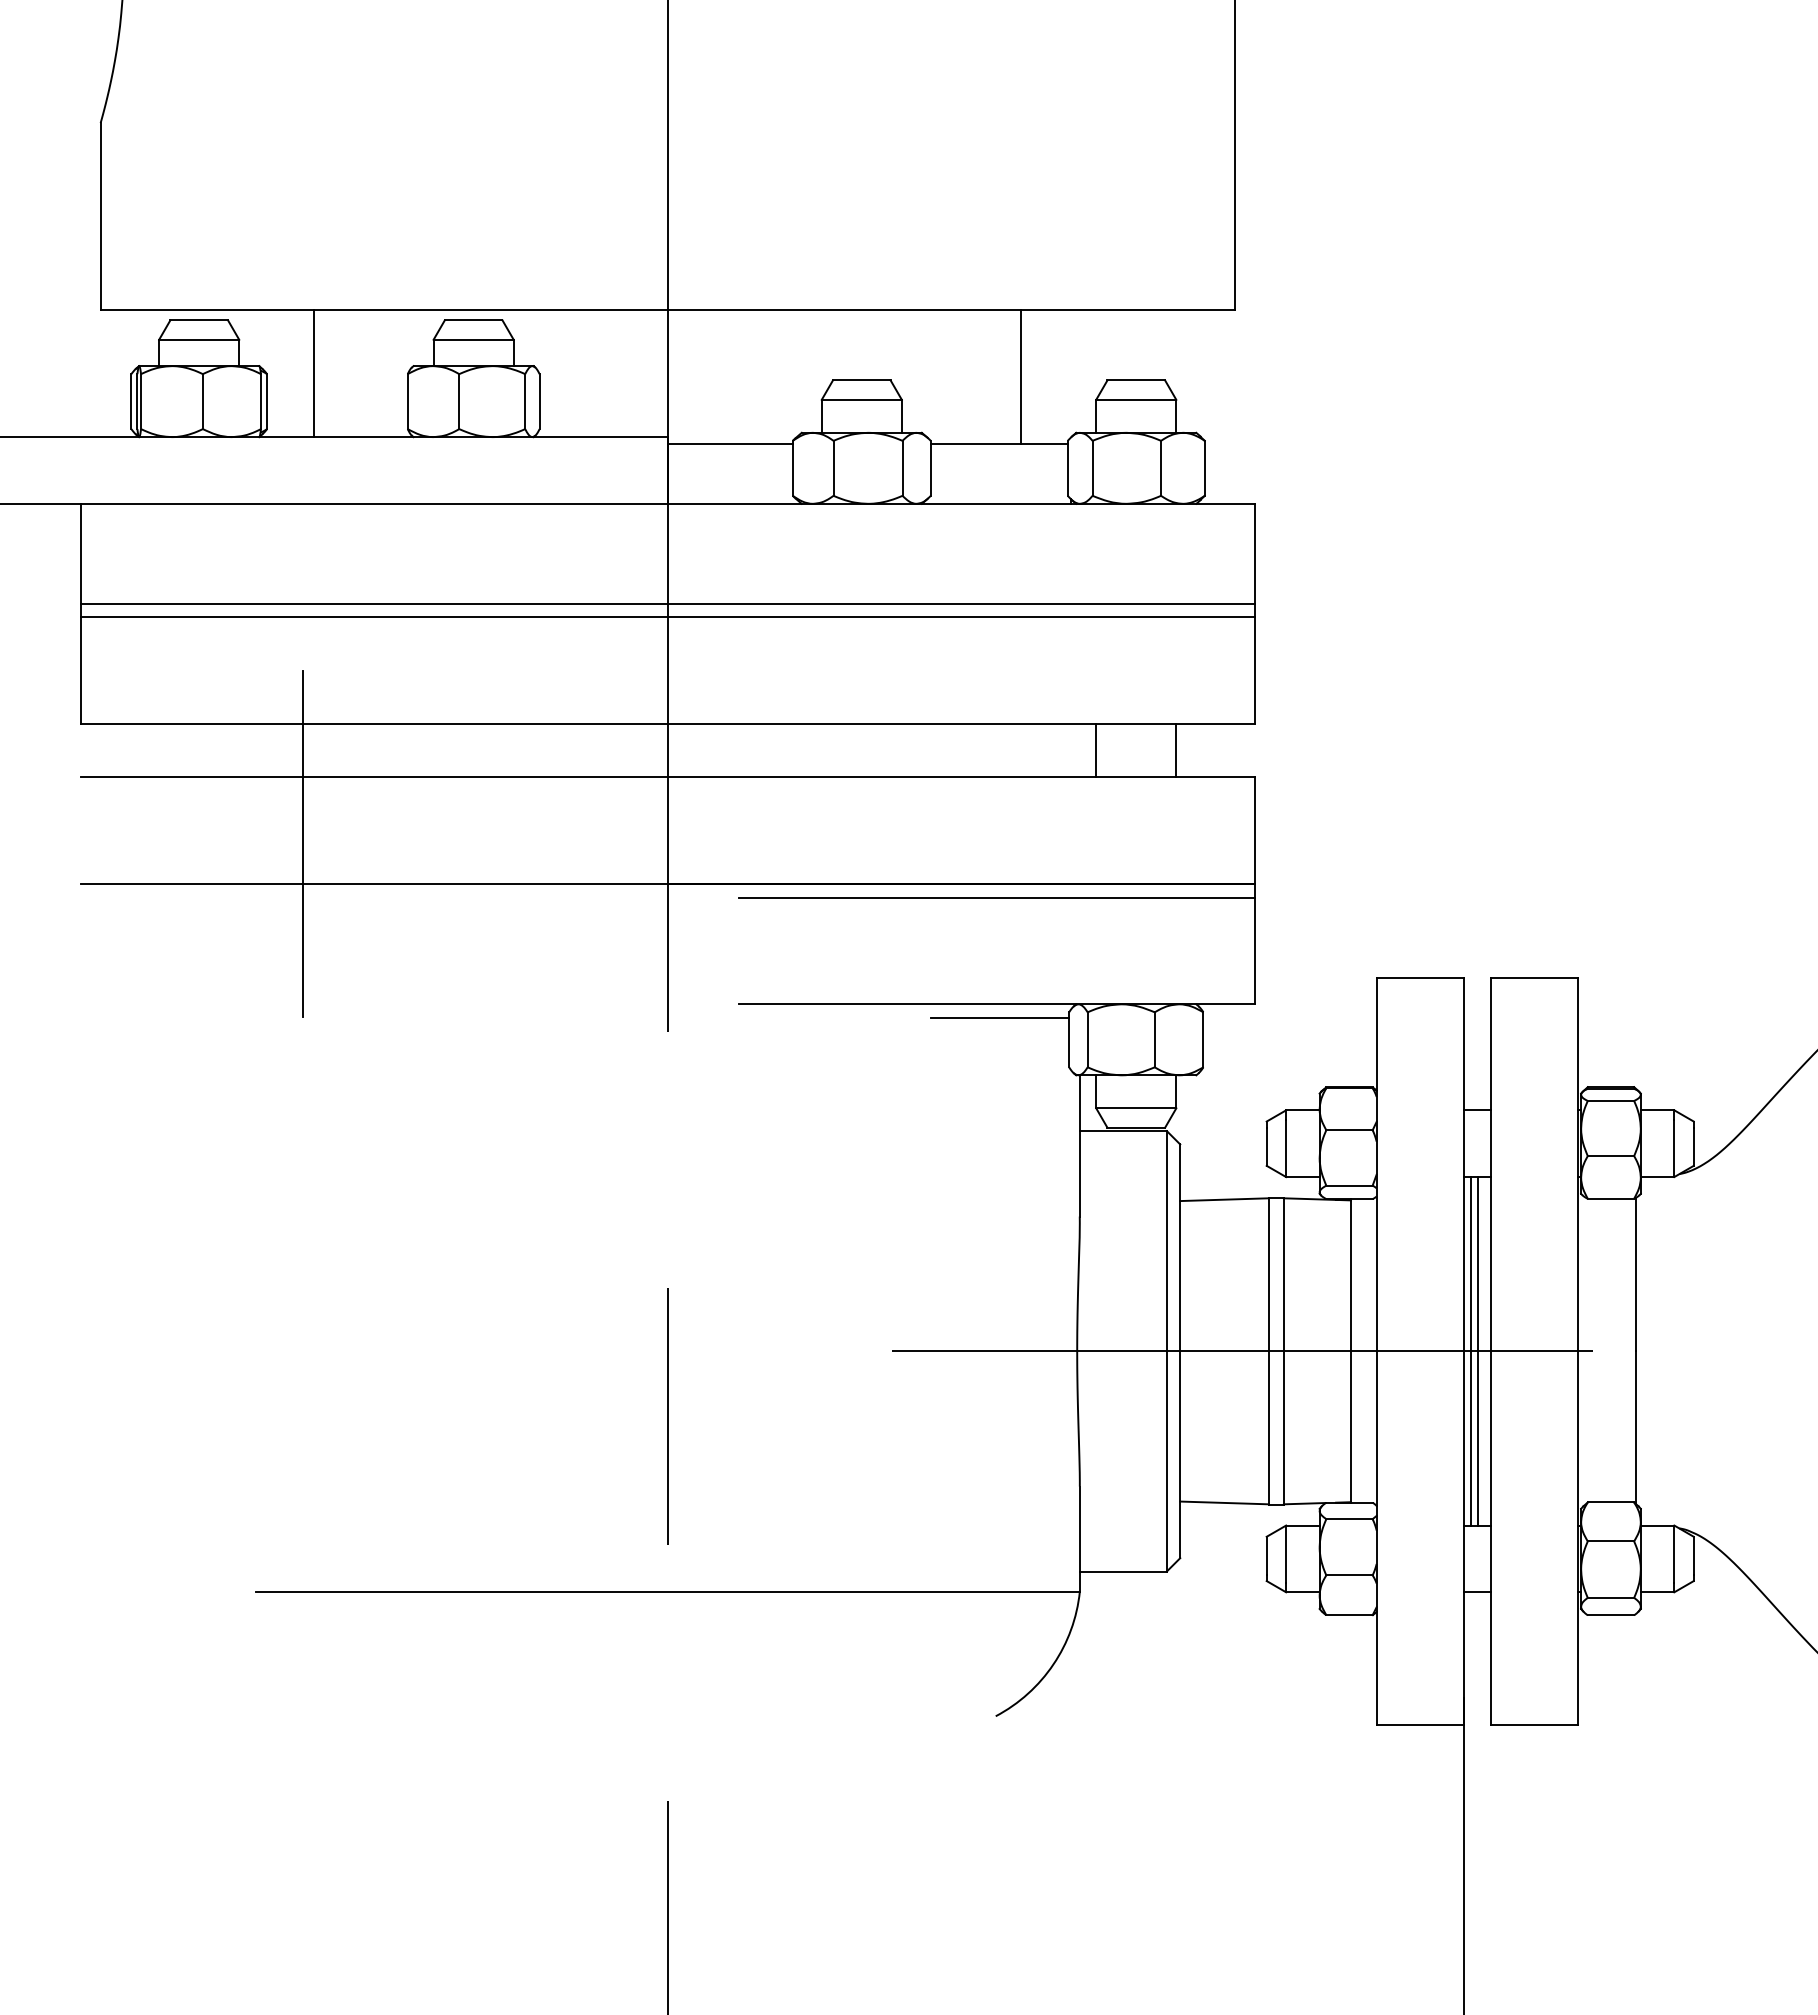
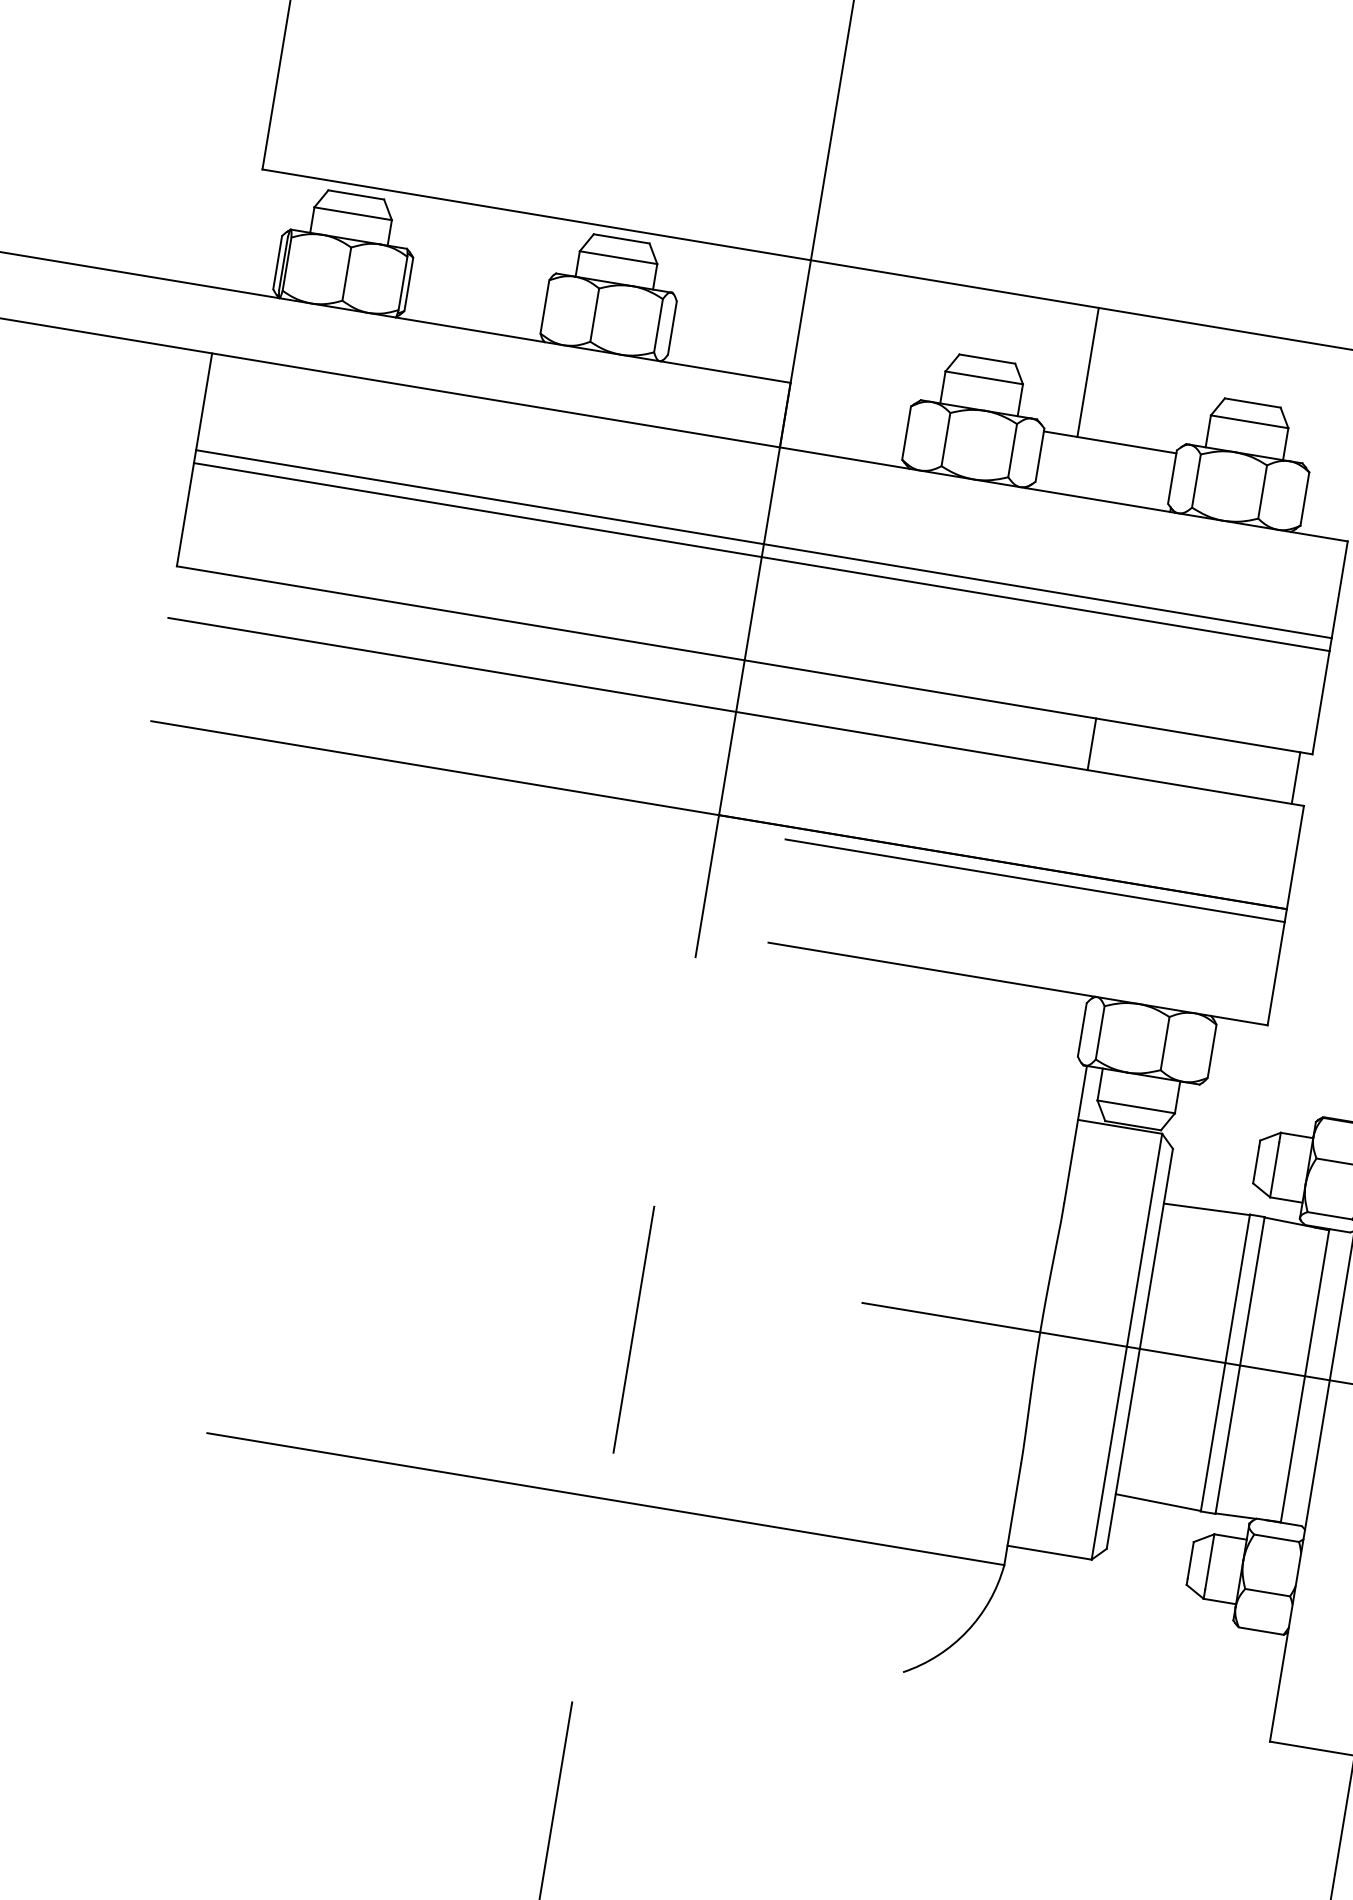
line: (314, 373) -> (459, 264), removed
line: (1021, 376) -> (1088, 371), moved
line: (729, 443) -> (849, 398), removed
line: (1096, 750) -> (1092, 744), moved
line: (1176, 750) -> (1296, 777), moved
line: (302, 843) -> (372, 717), removed
line: (1000, 1017) -> (1019, 997), removed

